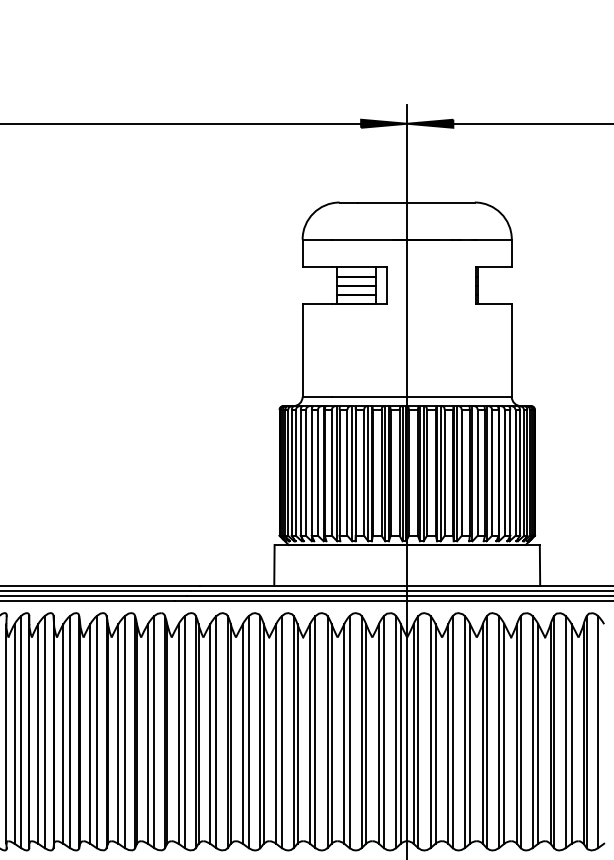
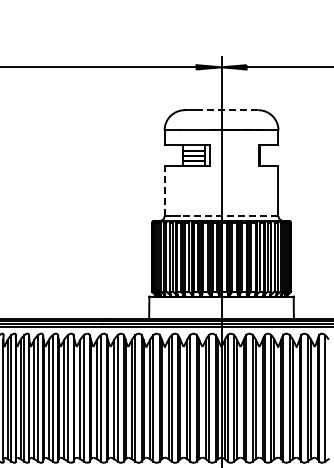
line: (416, 203) -> (226, 110), solid -> dashed
line: (302, 350) -> (164, 190), solid -> dashed
line: (420, 396) -> (228, 215), solid -> dashed

